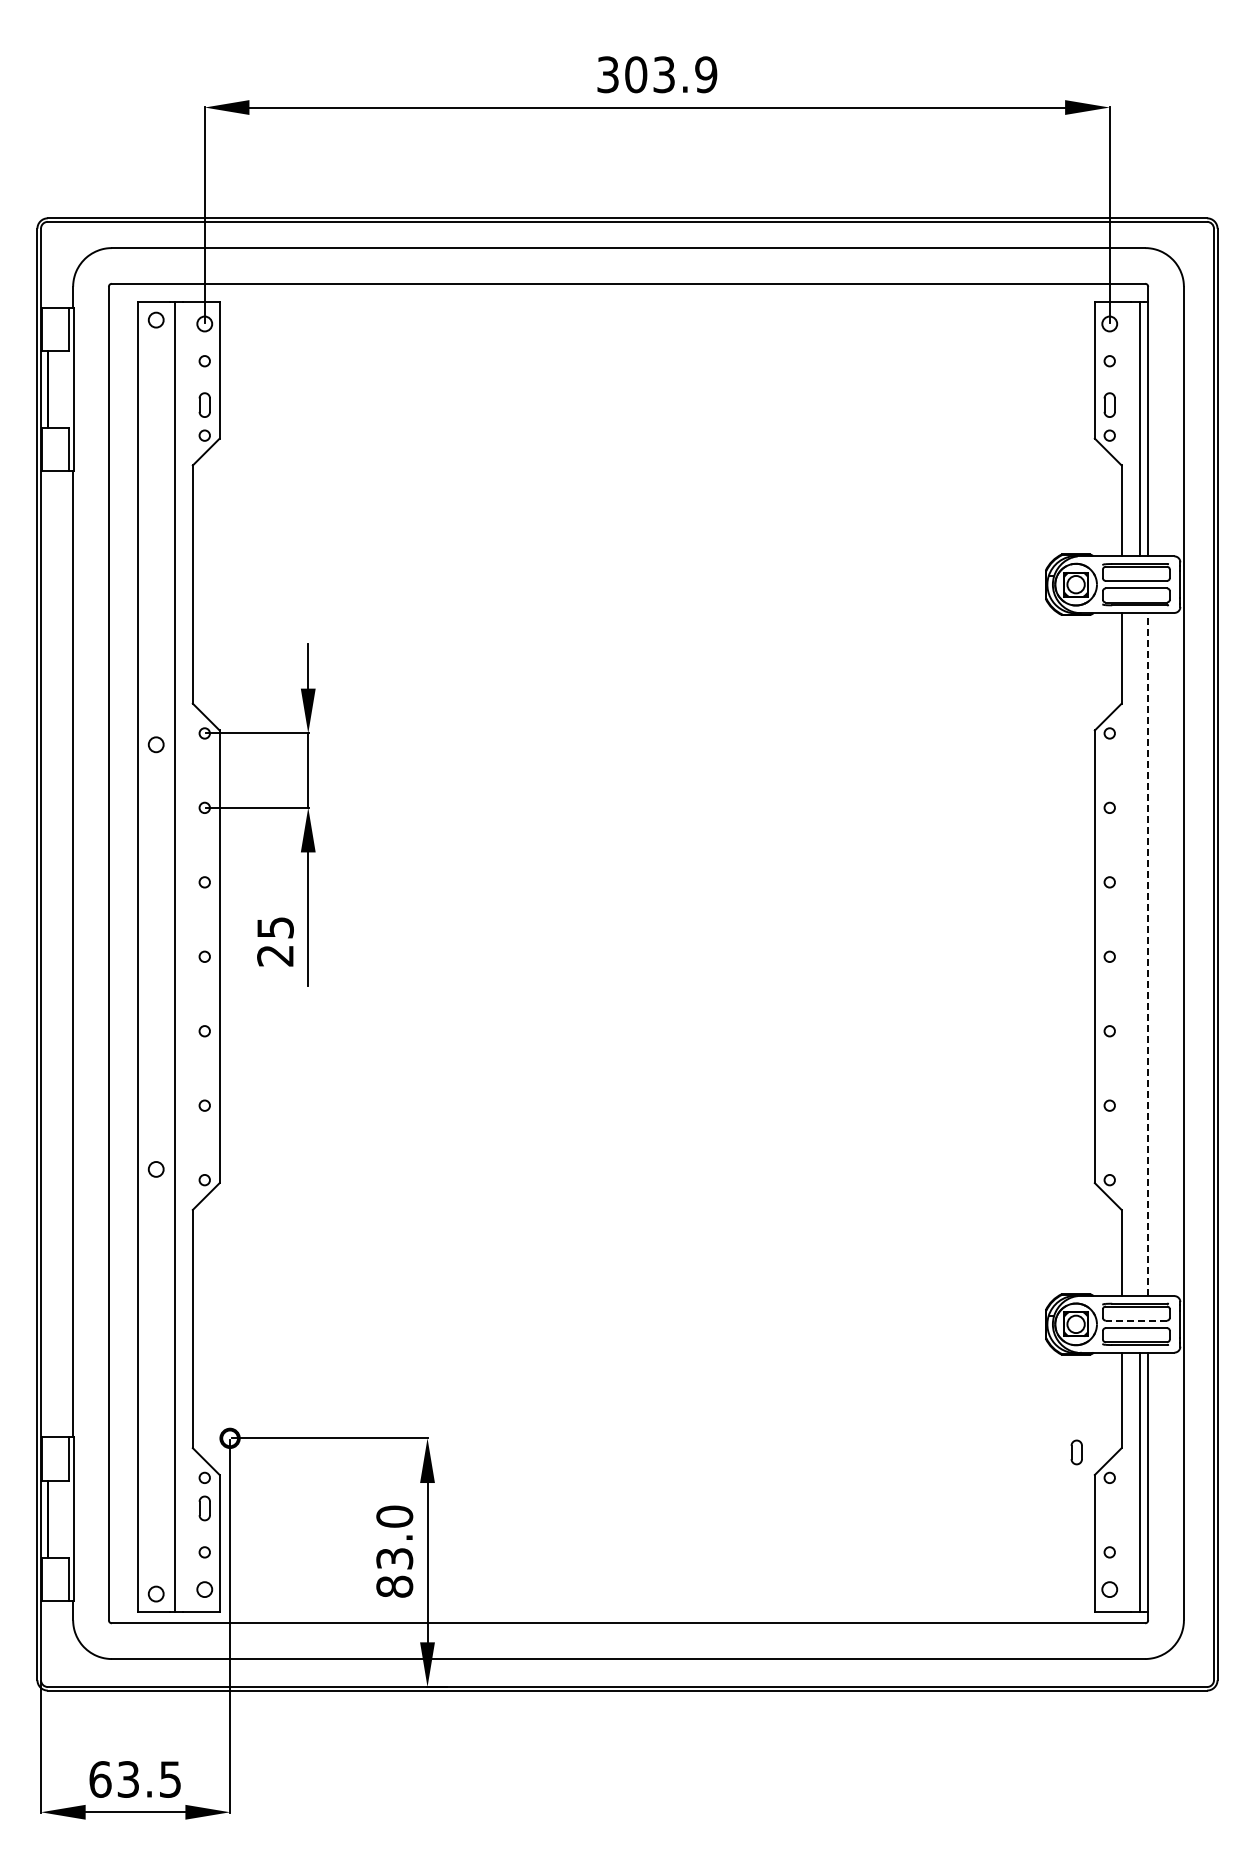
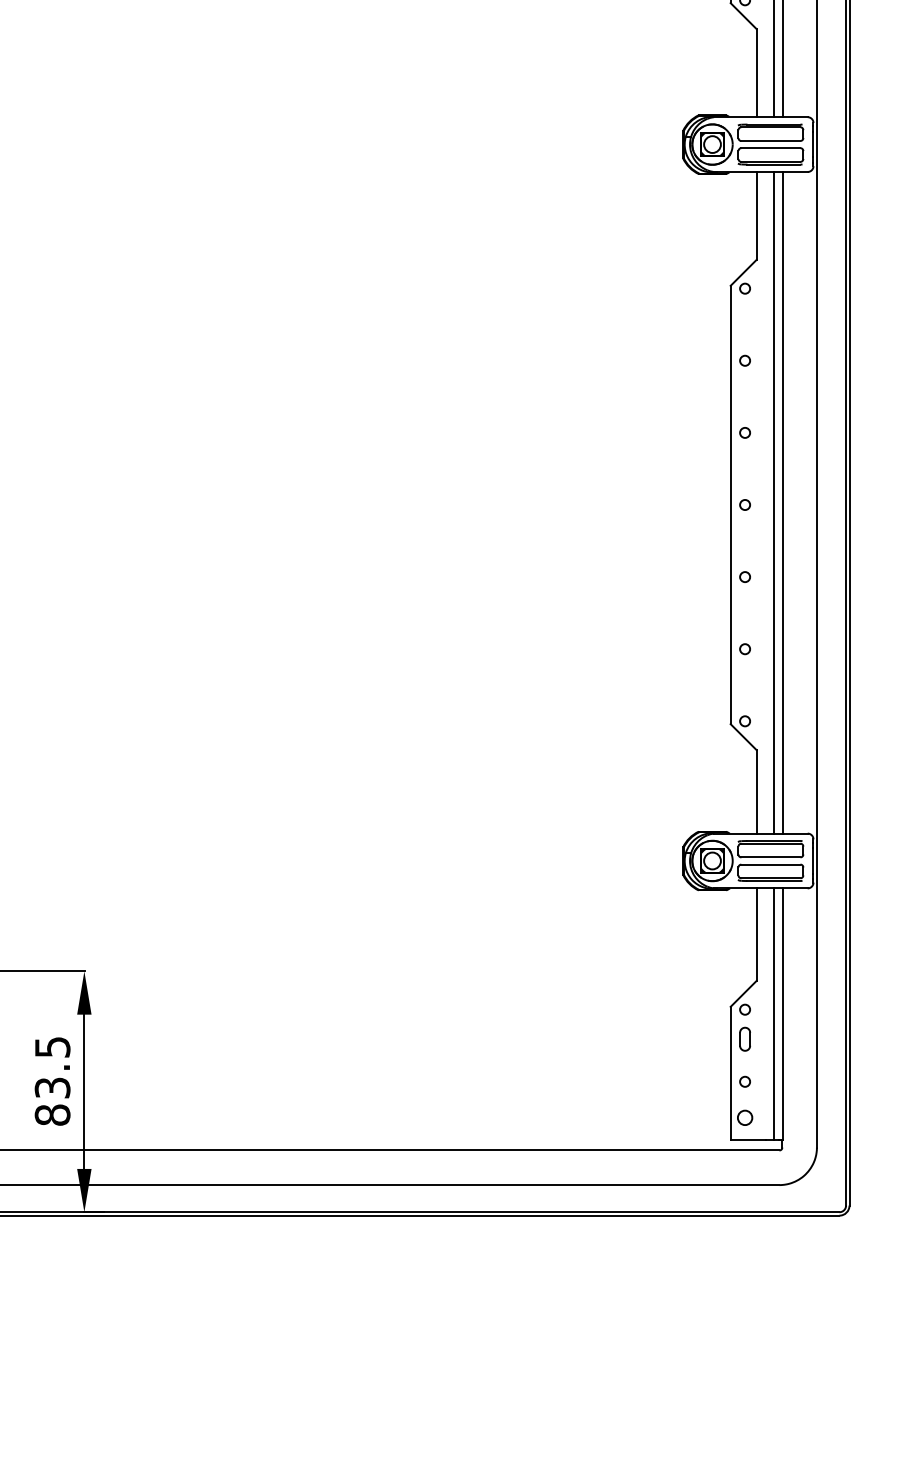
line: (1139, 954) -> (773, 502), added
line: (1148, 954) -> (782, 502), dashed -> solid
line: (1136, 1320) -> (771, 857), dashed -> solid
part: (1076, 1452) -> (744, 1039), moved
text: (394, 1516) -> (52, 1047), 83.0 -> 83.5

